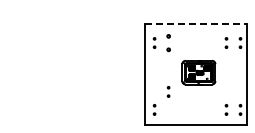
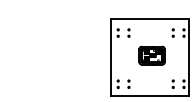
line: (196, 24) -> (150, 18), dashed -> solid
part: (168, 42) -> (128, 32), size x0.62
part: (168, 91) -> (128, 83), moved

